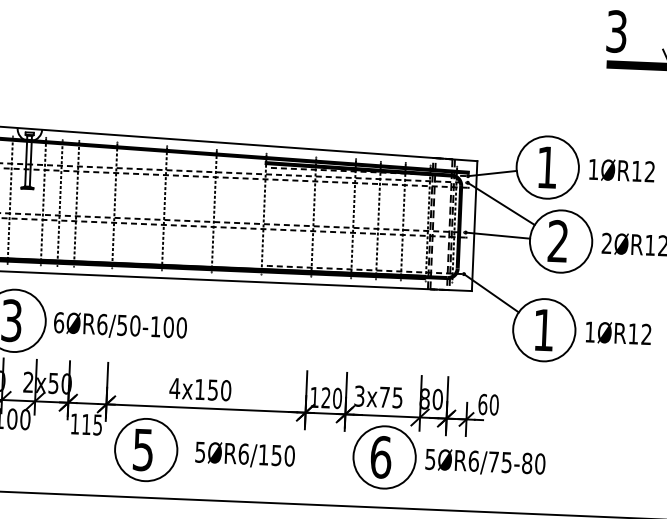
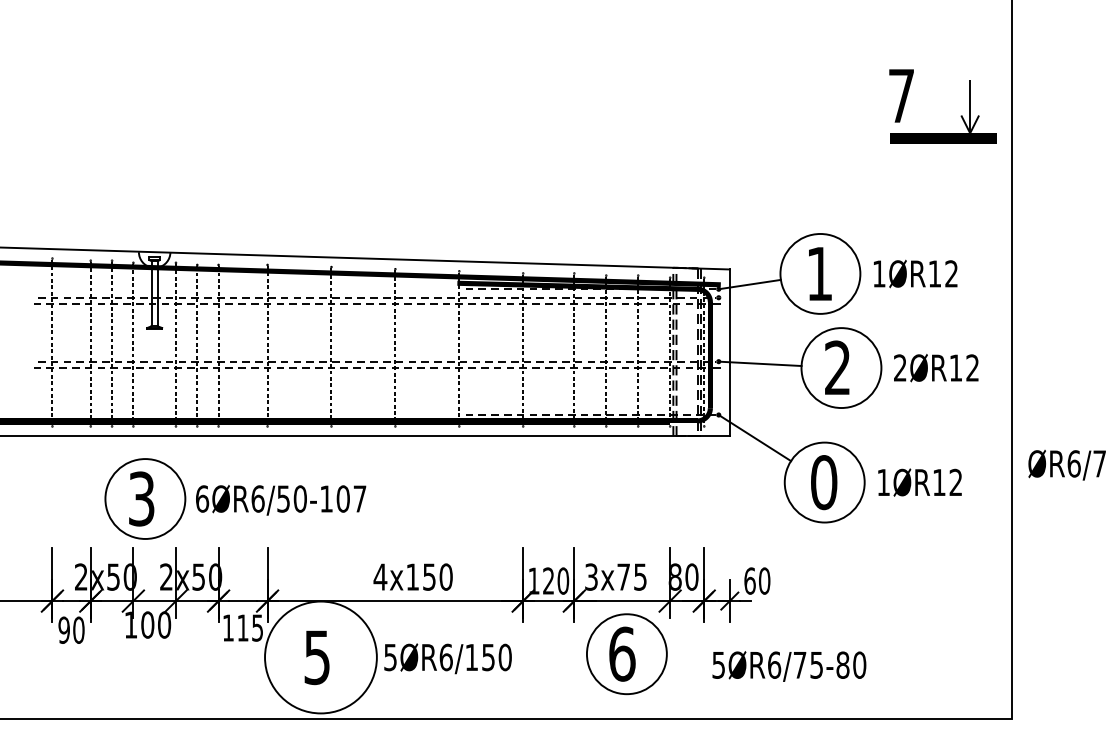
text: (616, 31) -> (901, 95), 3 -> 7
line: (501, 203) -> (762, 322), removed
text: (181, 327) -> (359, 498), 6ØR6/50-100 -> 6ØR6/50-107
text: (544, 330) -> (824, 482), 1 -> 0
text: (199, 389) -> (412, 576), moved
circle: (145, 450) -> (320, 657), size x1.4
text: (485, 462) -> (789, 666), moved

